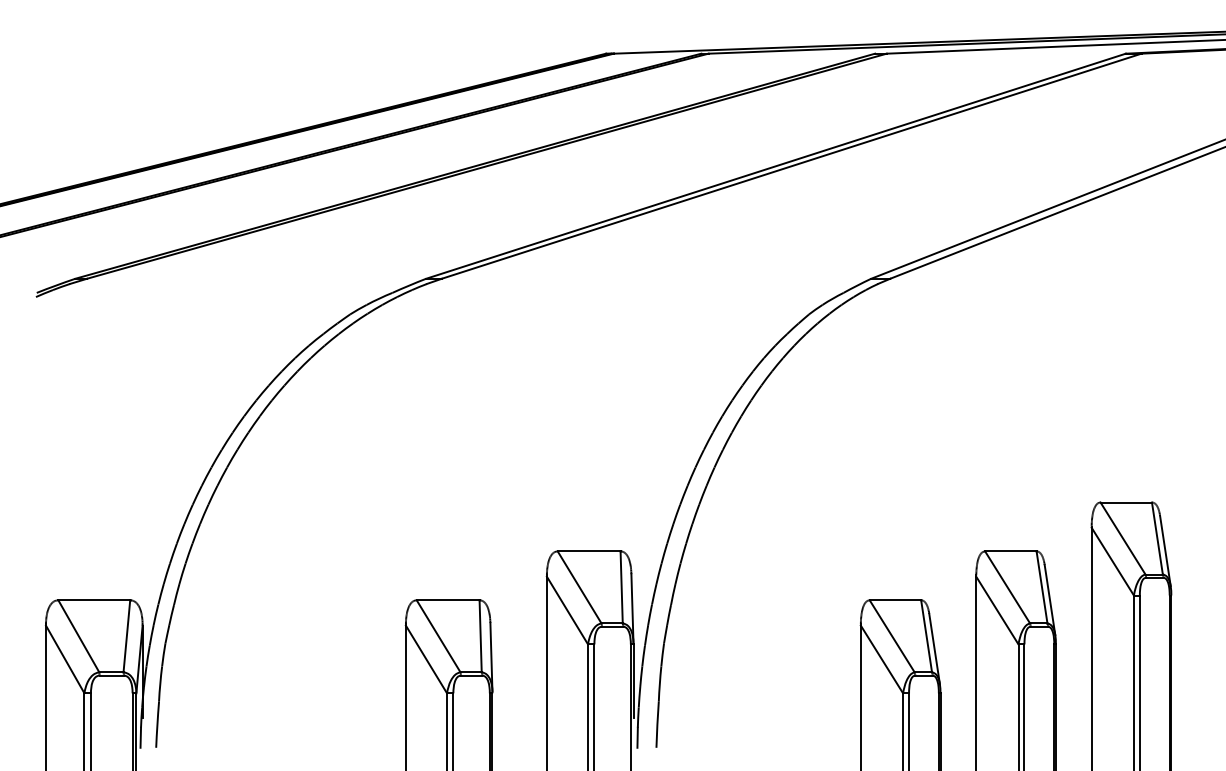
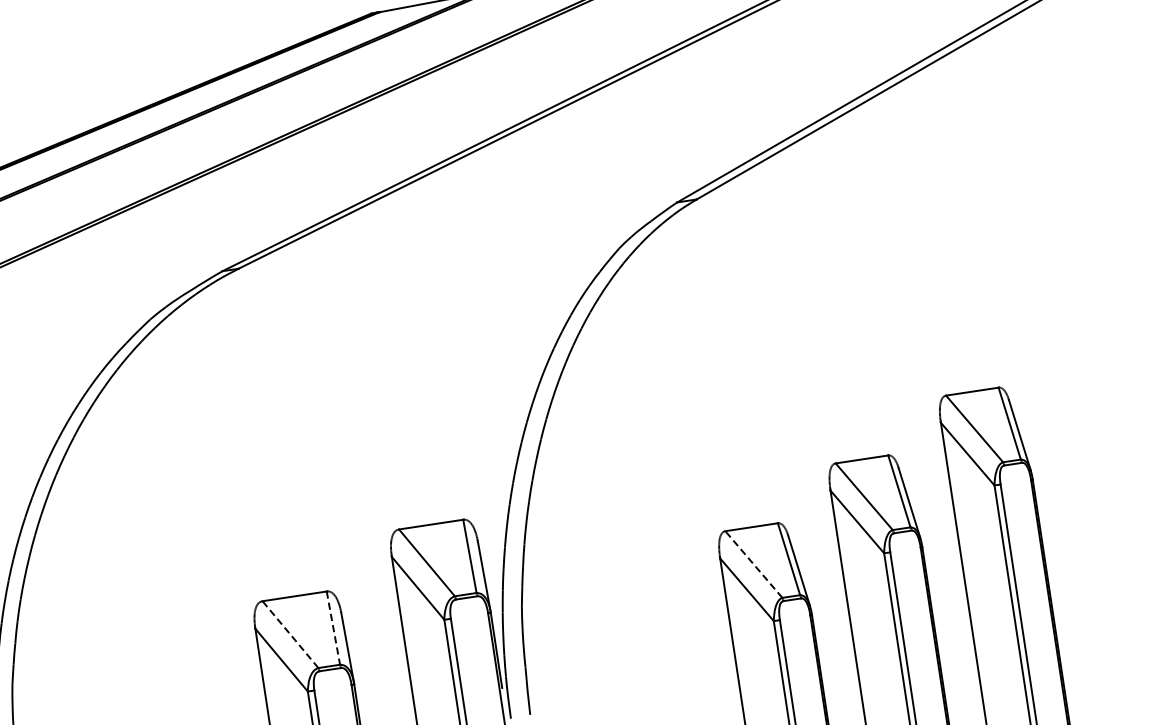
line: (438, 635) -> (290, 633), solid -> dashed
line: (891, 635) -> (753, 563), solid -> dashed
line: (480, 636) -> (333, 628), solid -> dashed

